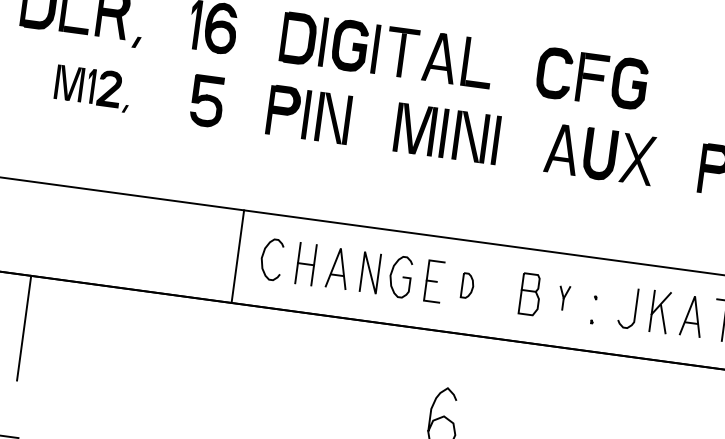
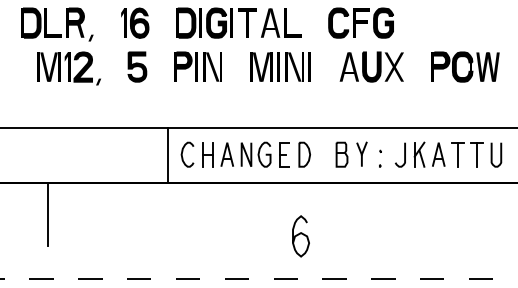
part: (91, 88) -> (68, 68), size x1.43
part: (467, 285) -> (304, 154), size x1.67
part: (563, 296) -> (361, 153), size x1.67

